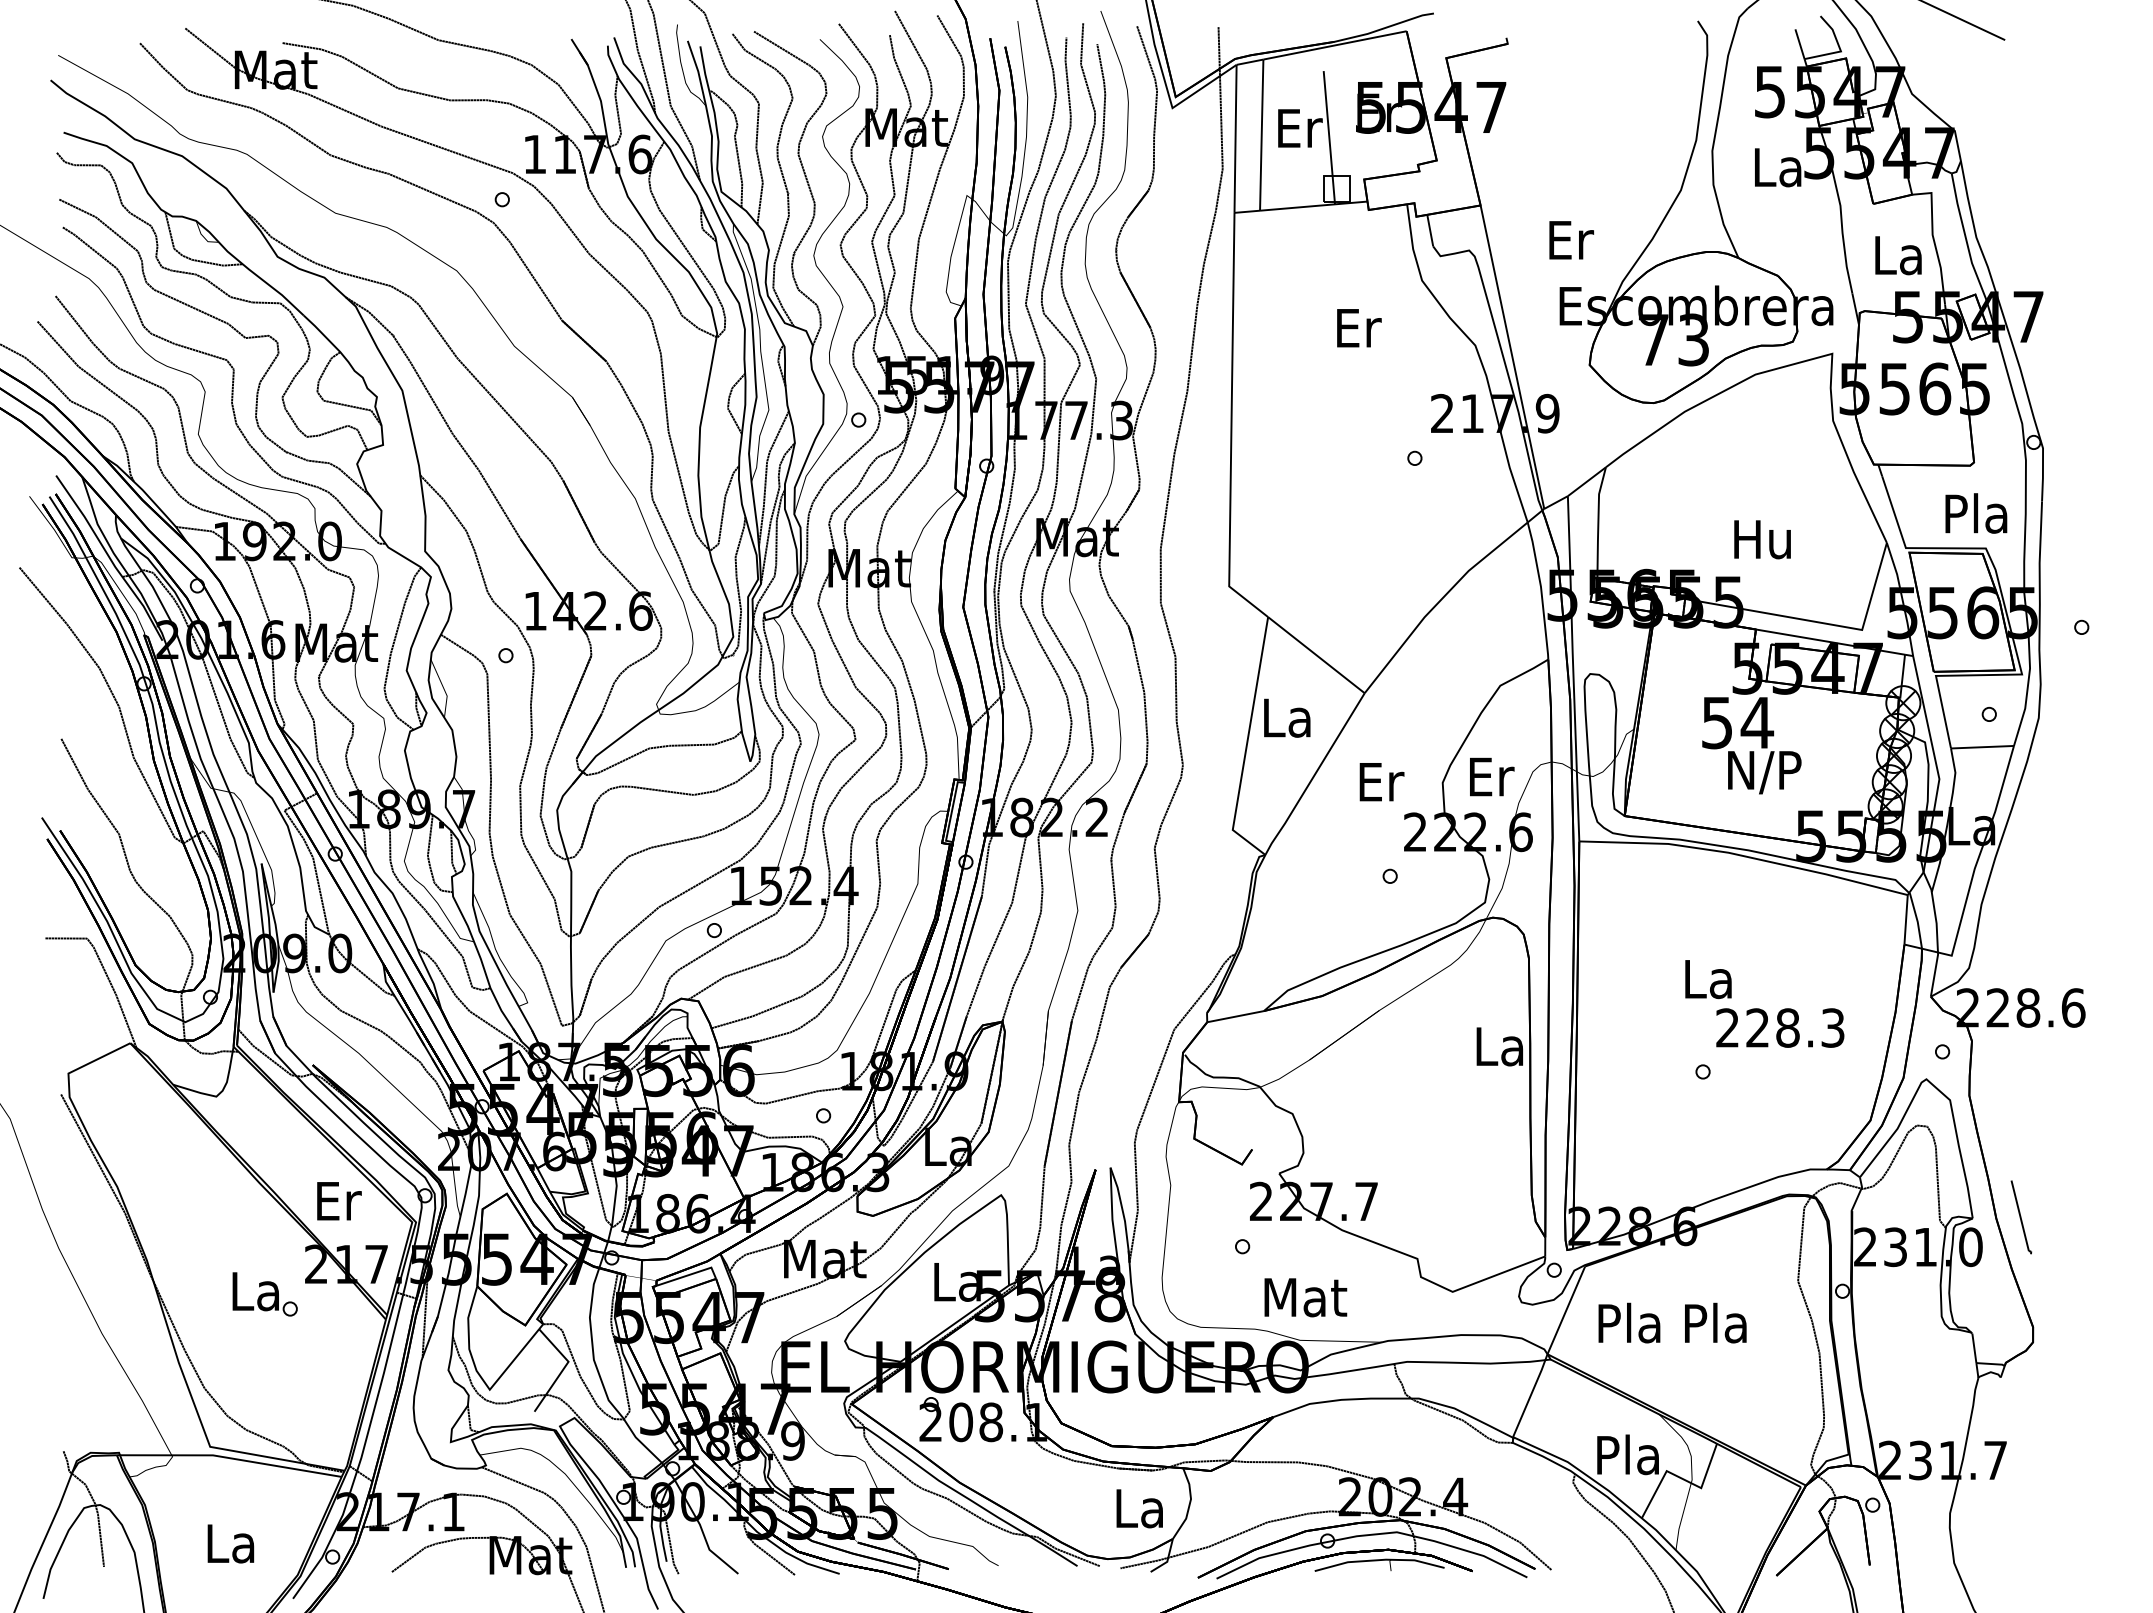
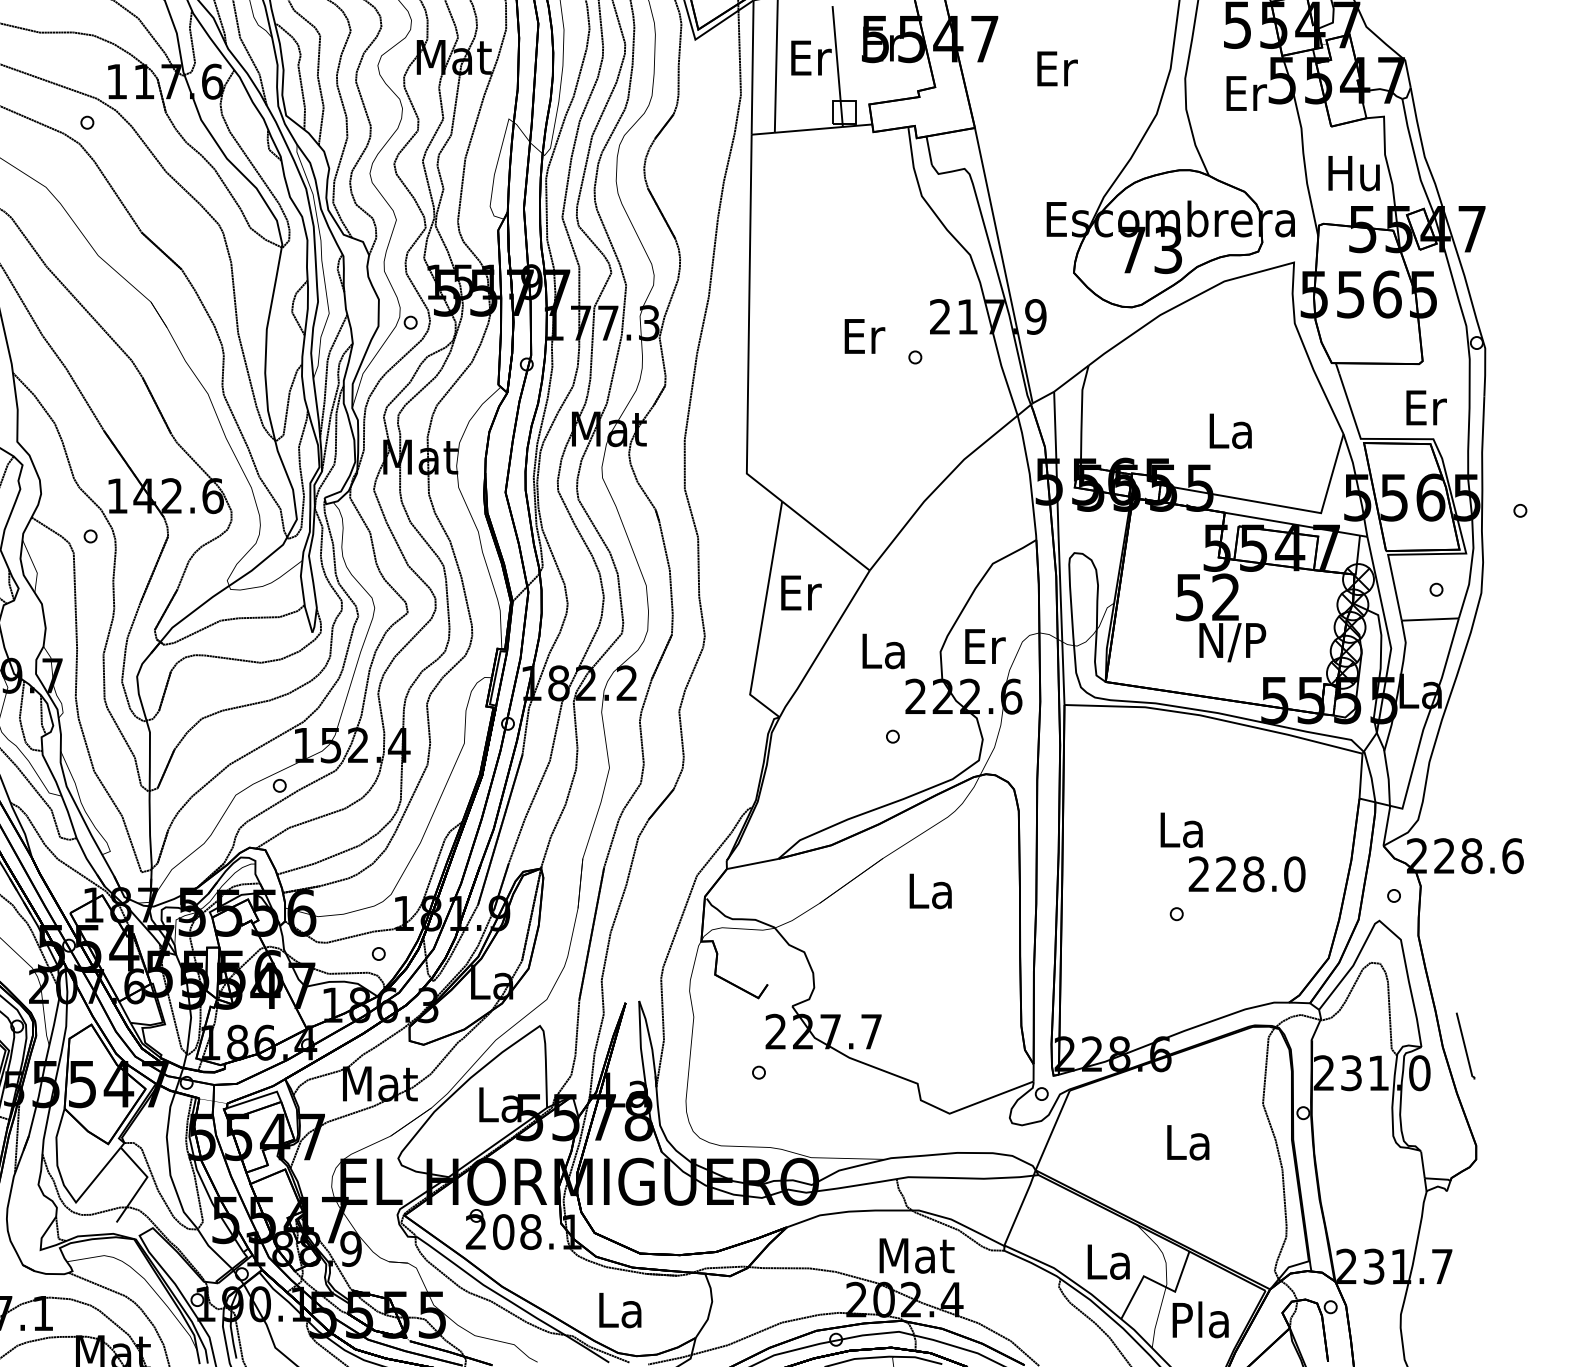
text: (1778, 167) -> (1245, 93), La -> Er
text: (1571, 240) -> (1057, 69), moved
text: (1898, 255) -> (1354, 173), La -> Hu
text: (1359, 328) -> (865, 336), moved
text: (1976, 513) -> (1424, 407), Pla -> Er
text: (1762, 539) -> (1230, 431), Hu -> La
text: (1287, 717) -> (799, 592), La -> Er
text: (1757, 722) -> (1226, 597), 54 -> 52
text: (1380, 782) -> (884, 651), Er -> La
text: (1832, 1027) -> (1294, 873), 228.3 -> 228.0
text: (1499, 1046) -> (930, 891), moved
text: (1305, 1297) -> (916, 1255), moved
text: (1629, 1322) -> (1200, 1319), moved
text: (1715, 1322) -> (1188, 1141), Pla -> La
text: (1627, 1454) -> (1108, 1261), Pla -> La
text: (1139, 1508) -> (620, 1310), moved

